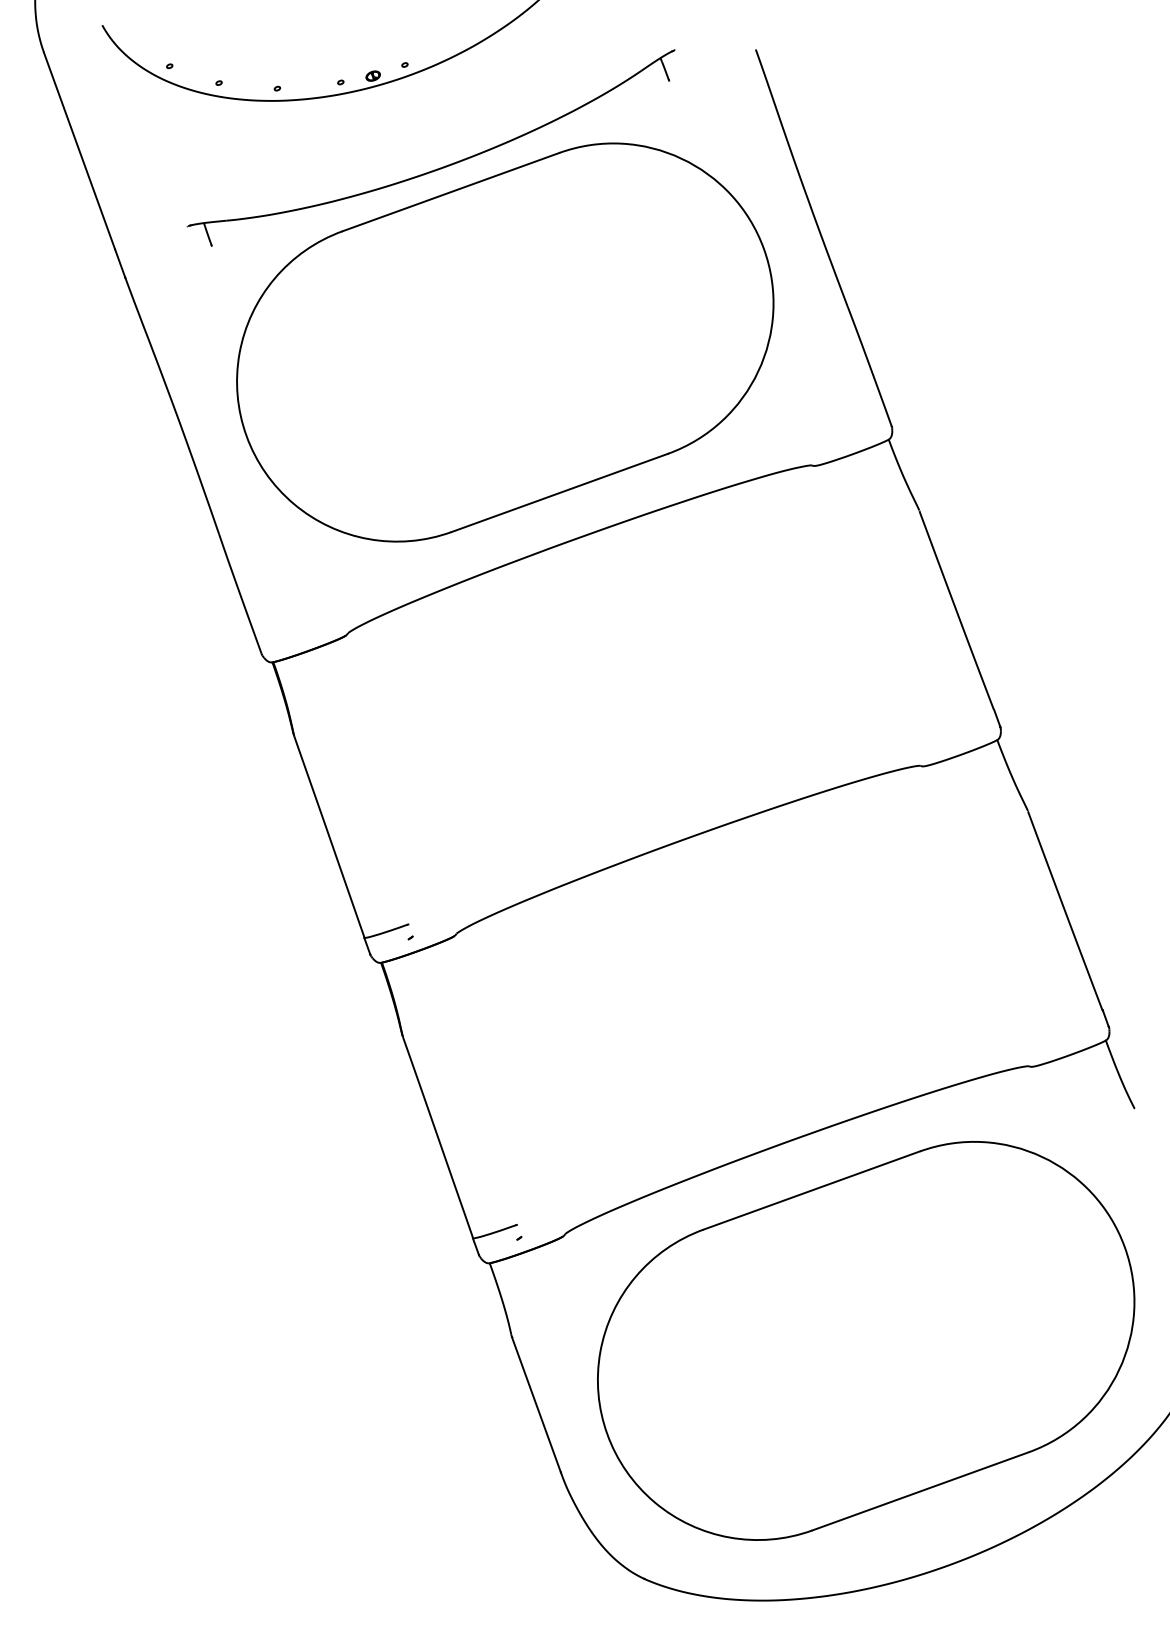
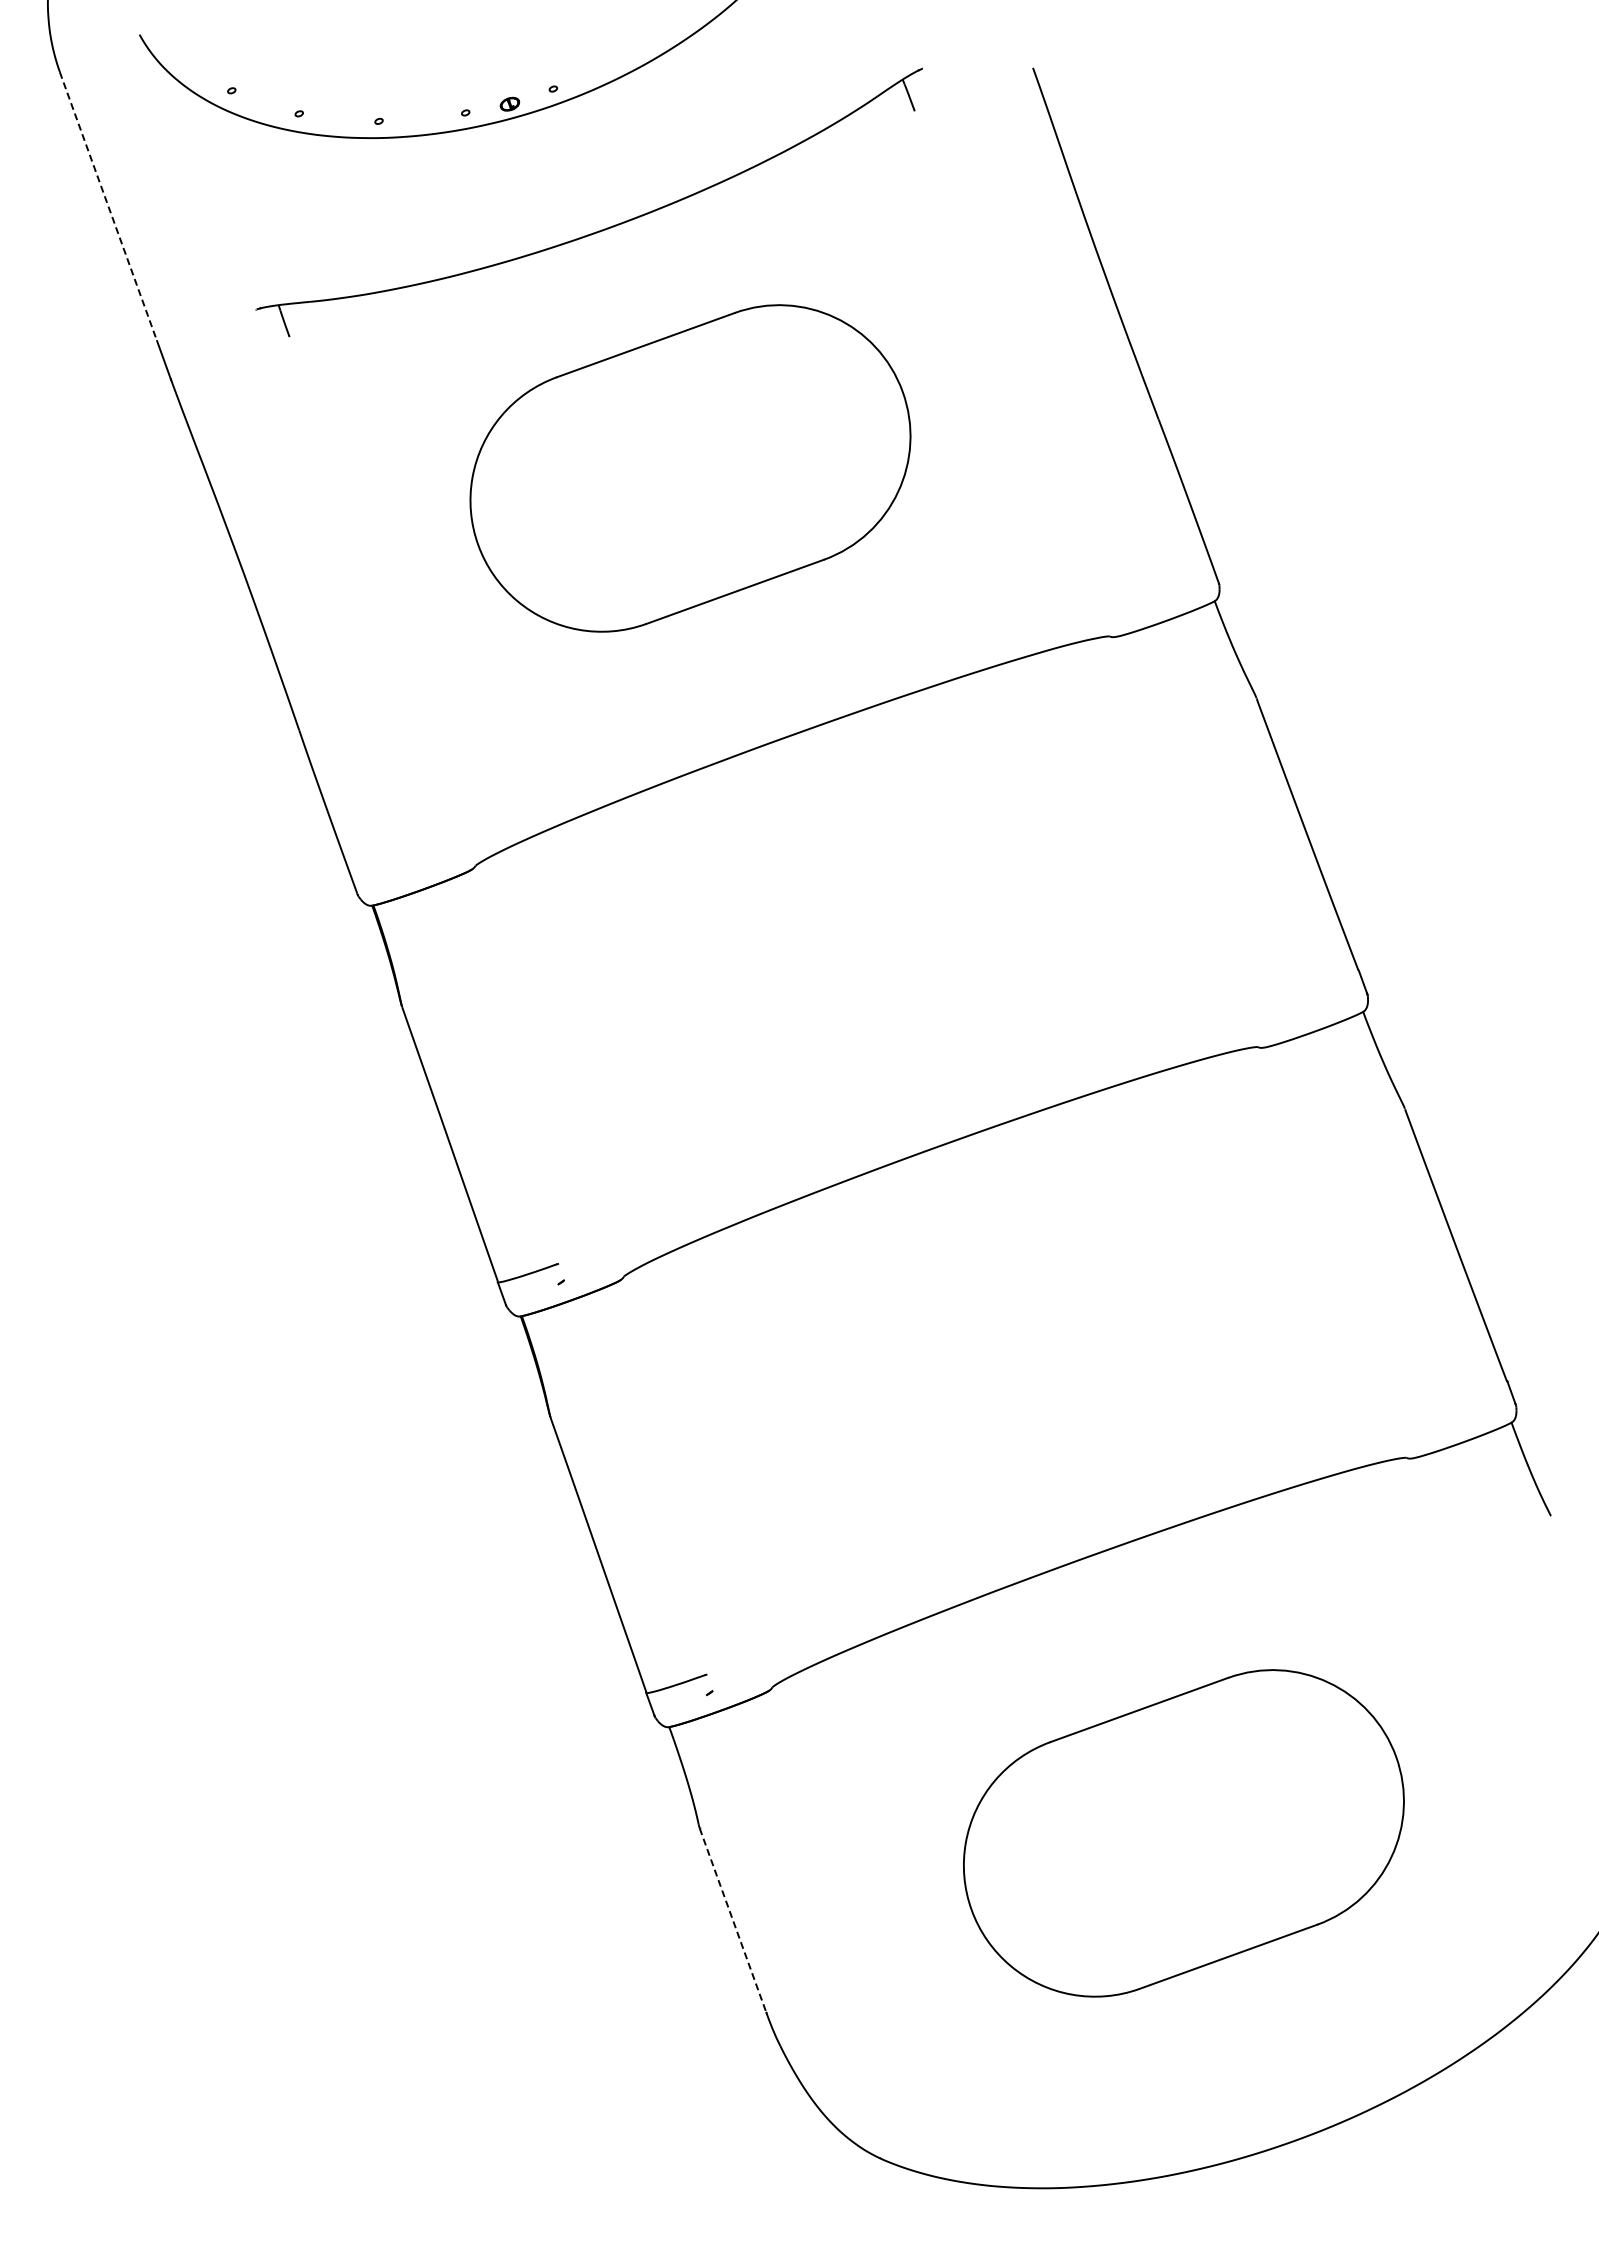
line: (79, 150) -> (108, 206), solid -> dashed
part: (505, 342) -> (690, 468), size x0.6
part: (865, 1341) -> (1183, 1833), size x0.6
line: (536, 1405) -> (733, 1921), solid -> dashed

